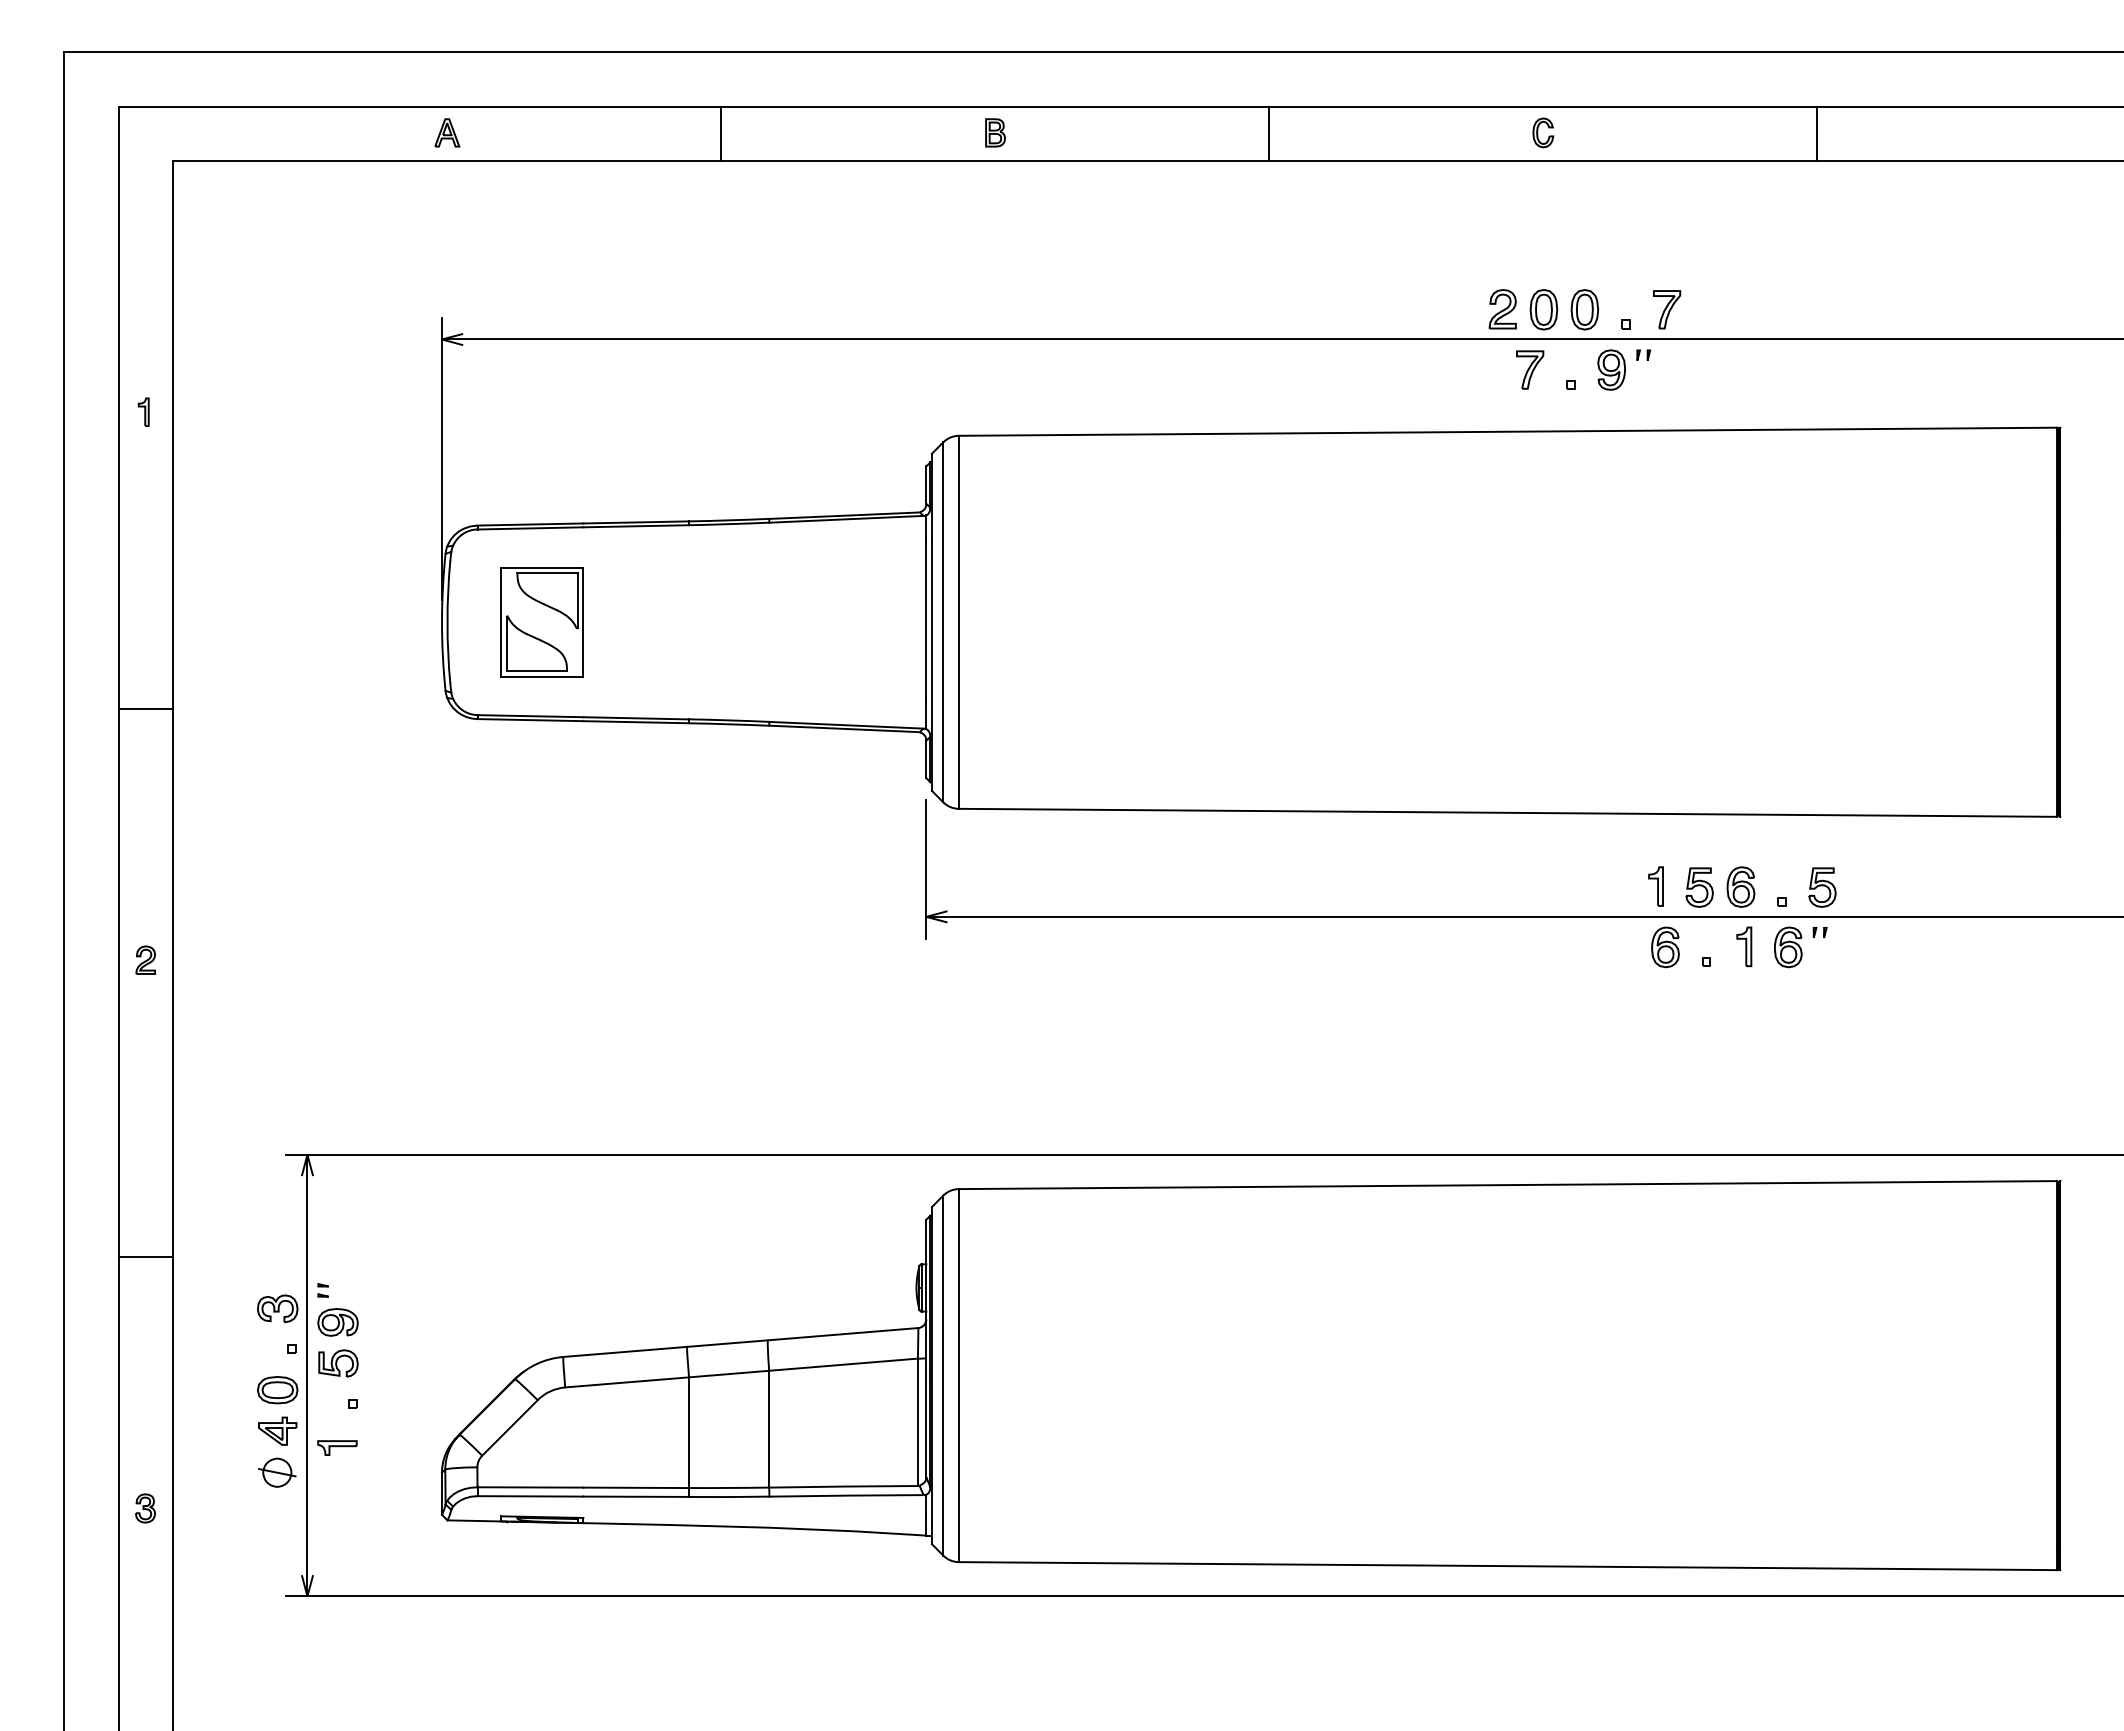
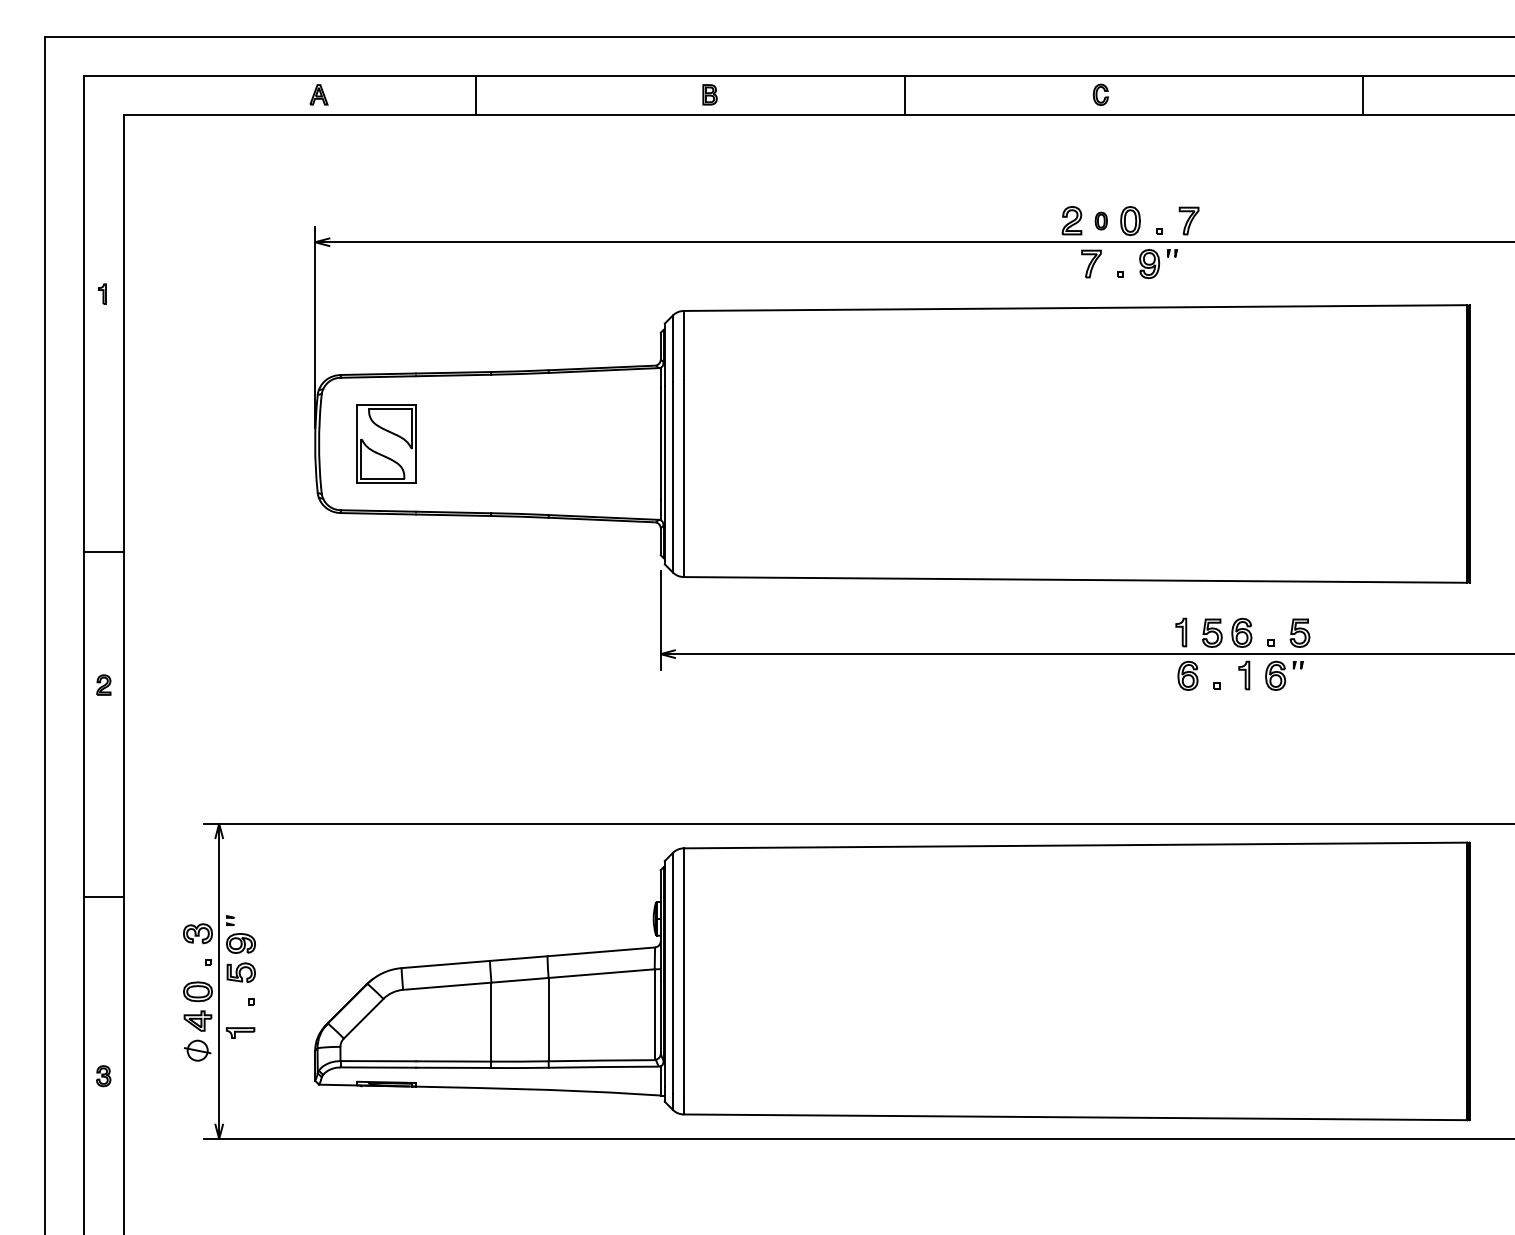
line: (721, 133) -> (476, 95), moved
line: (1817, 133) -> (1363, 95), moved
part: (1543, 309) -> (1101, 220), size x0.6
line: (145, 709) -> (103, 552), moved

